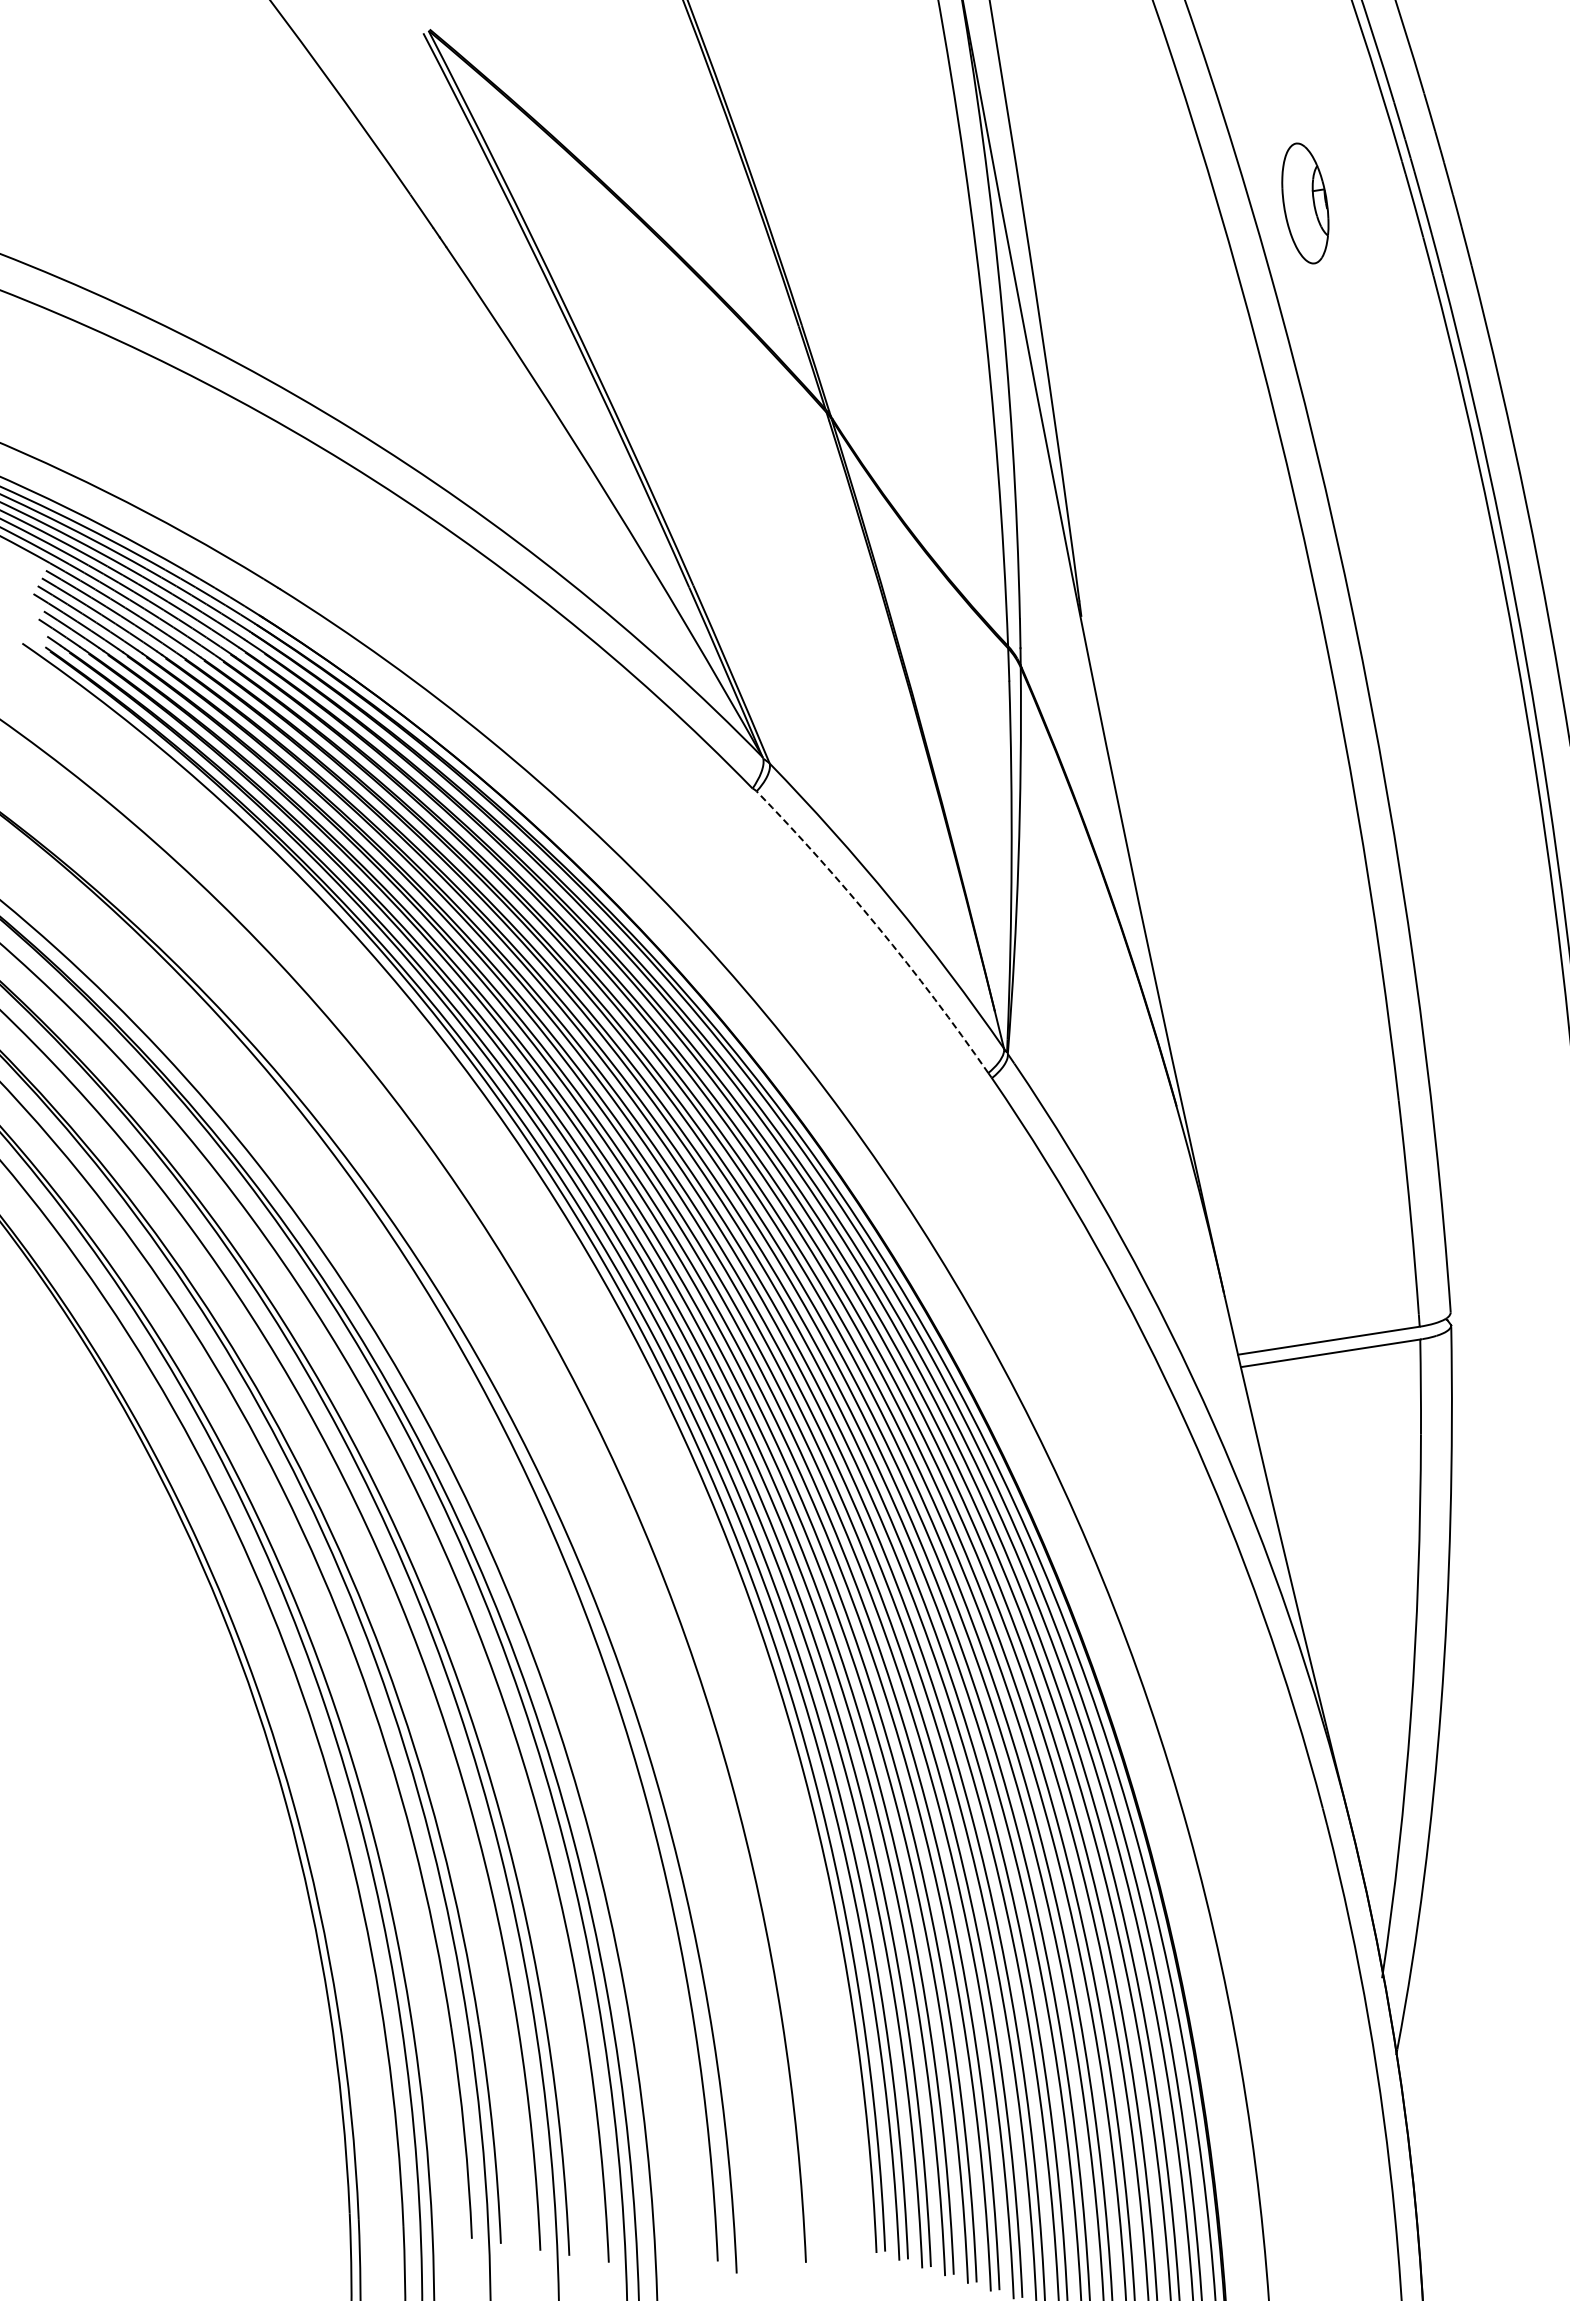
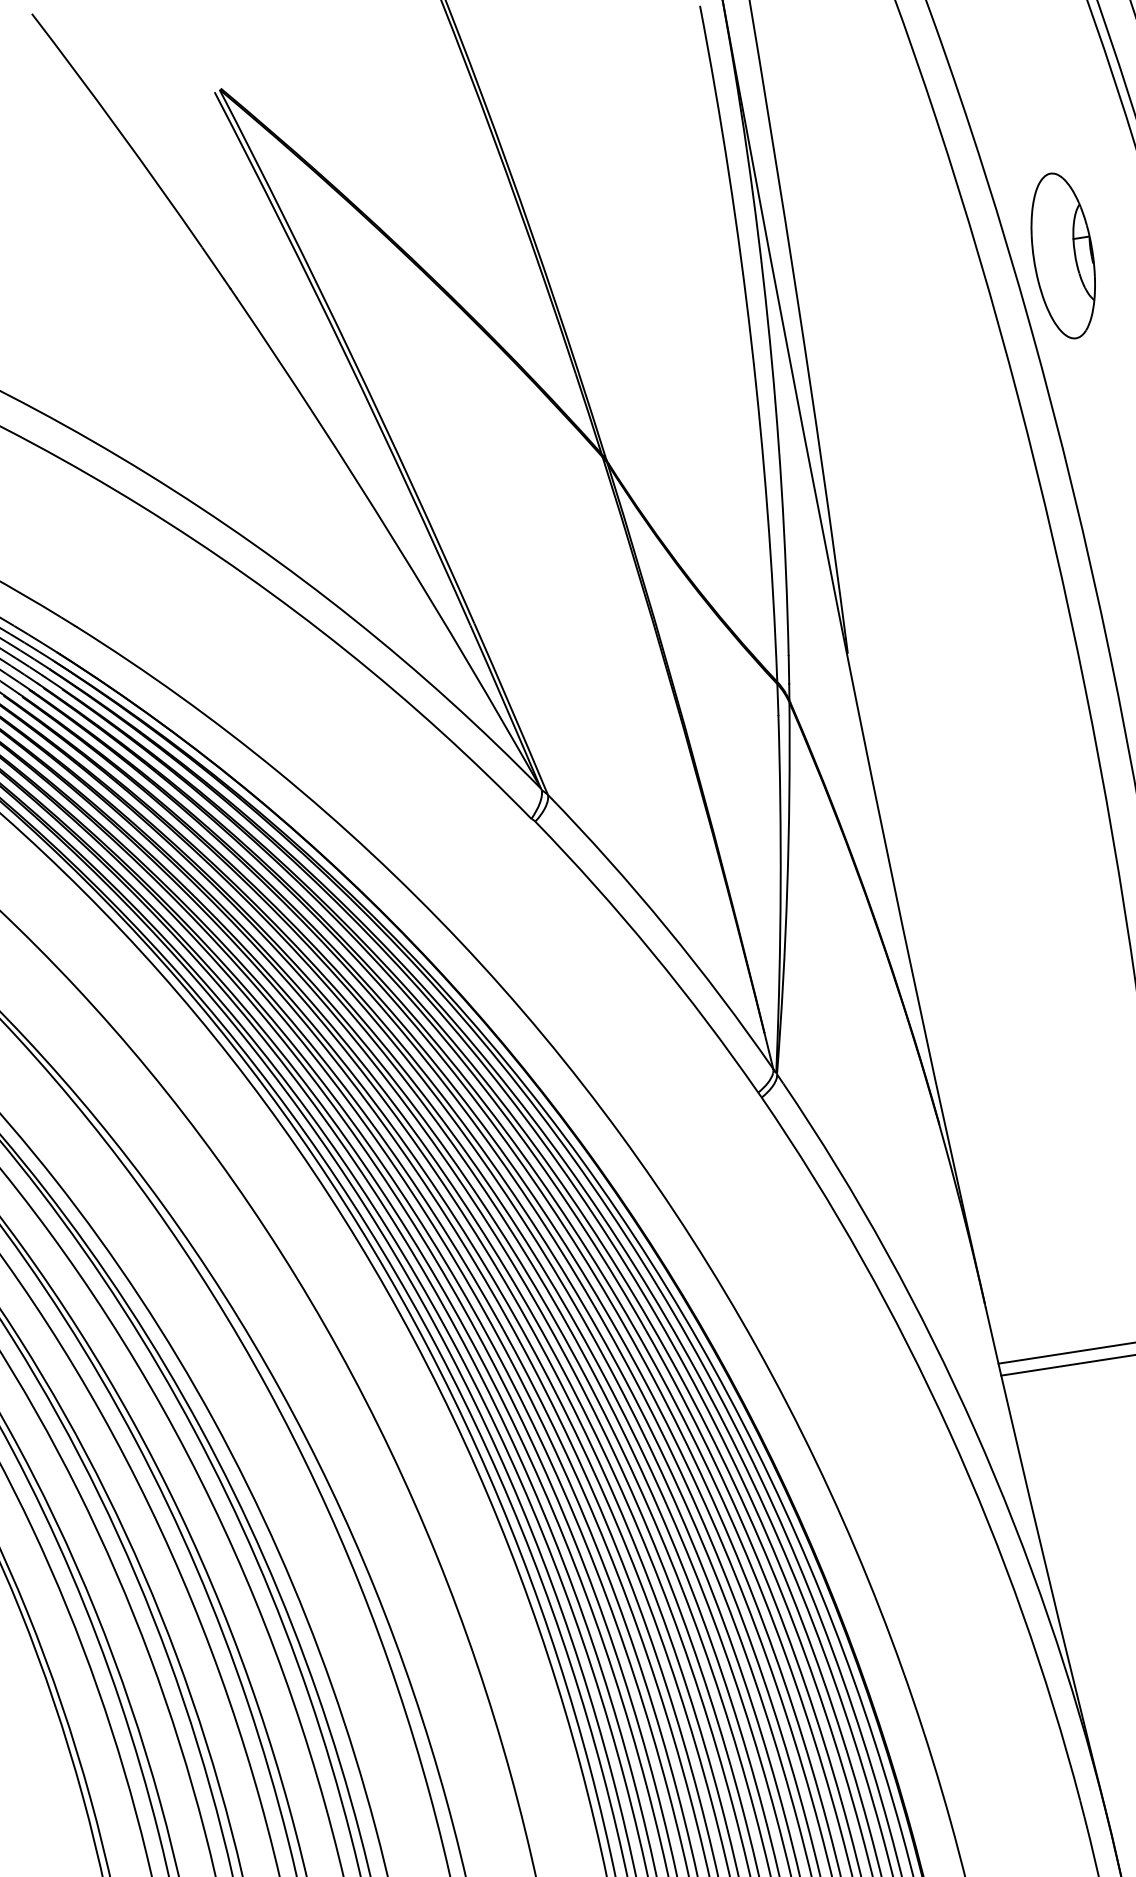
part: (1305, 203) -> (1063, 255), size x1.43
arc: (878, 927) -> (652, 952), dashed -> solid

